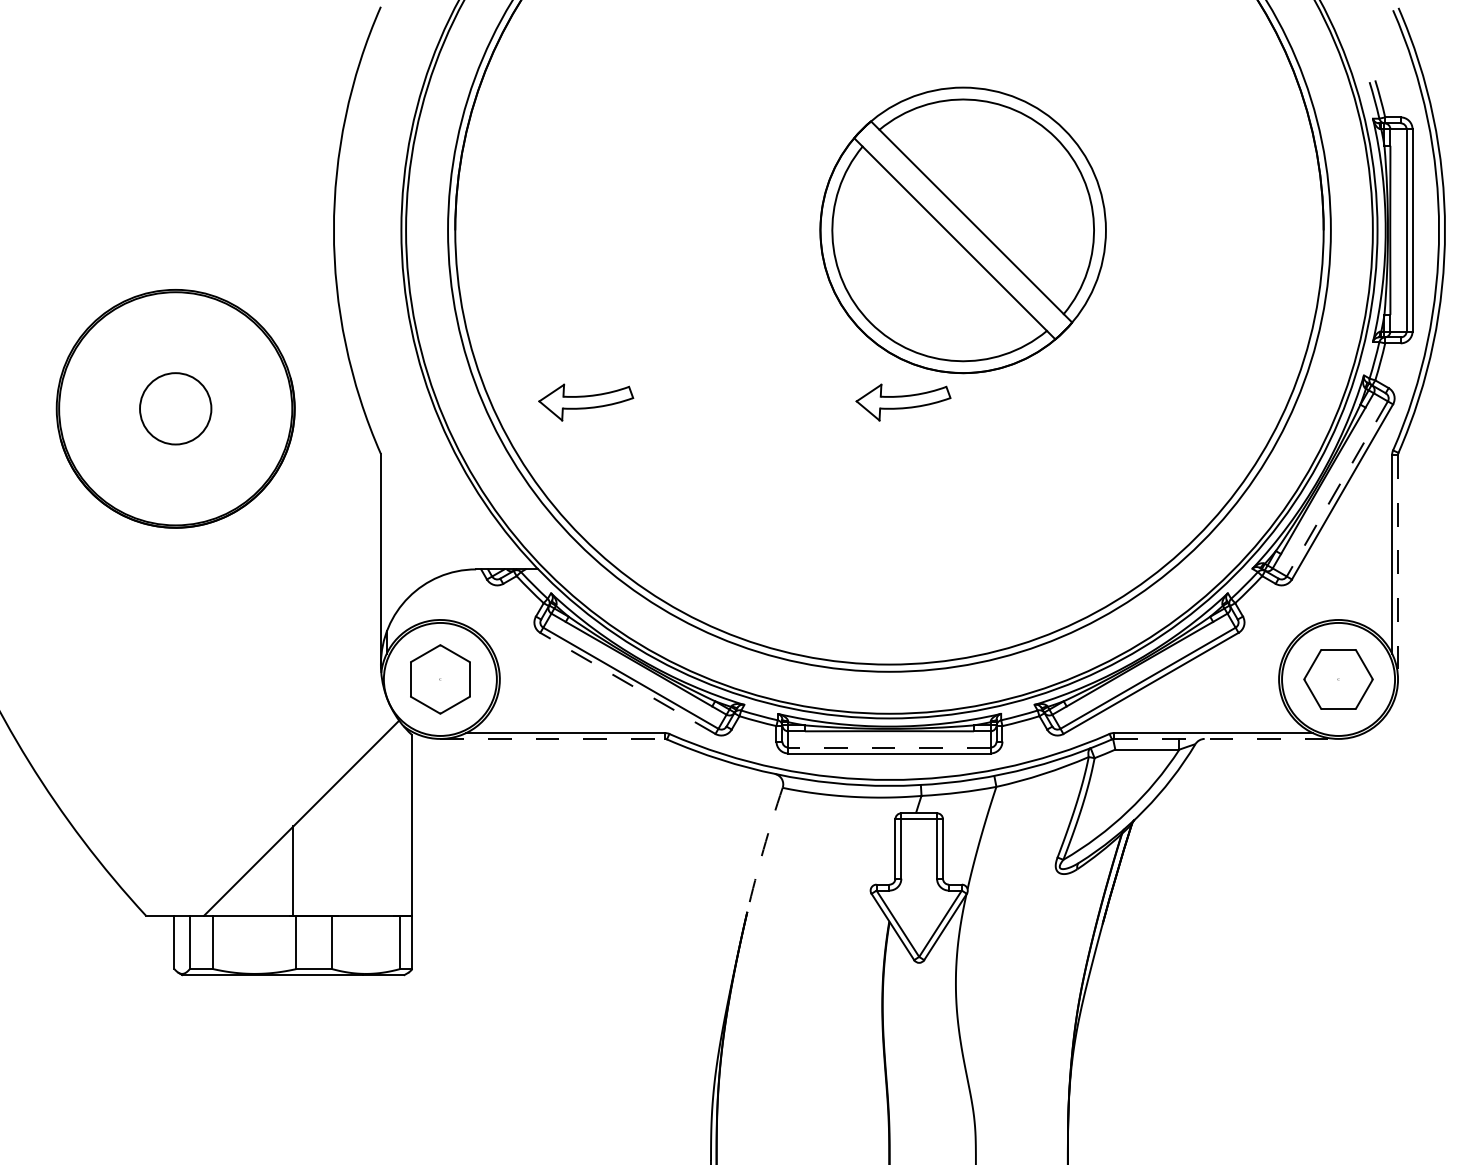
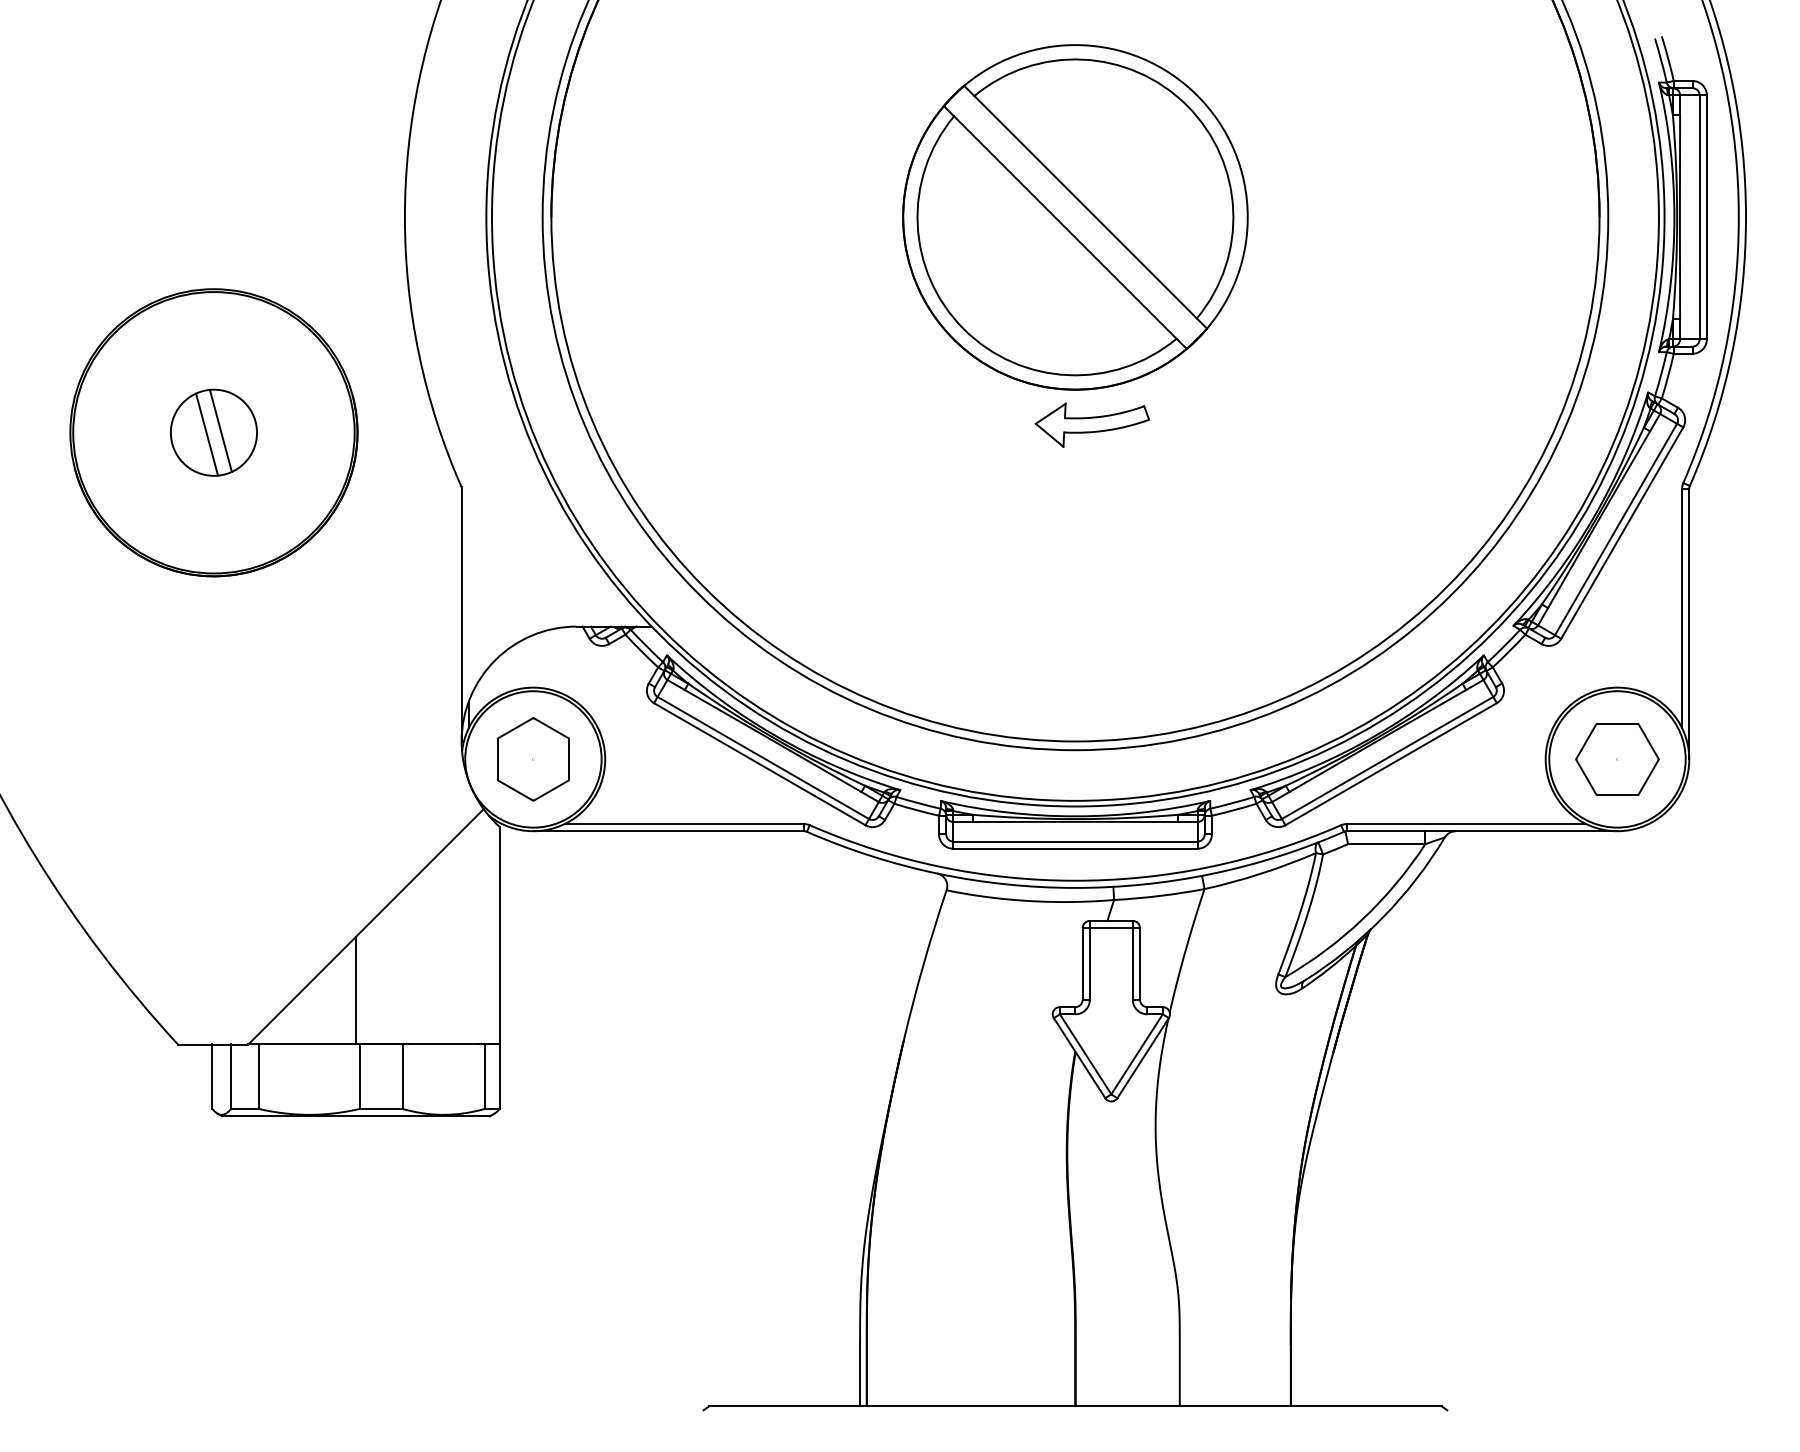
part: (963, 230) -> (1075, 217), moved
part: (586, 401) -> (709, 424), removed
line: (181, 406) -> (220, 430), added
line: (170, 410) -> (207, 434), added
line: (1336, 488) -> (1615, 529), dashed -> solid
line: (1398, 567) -> (1689, 624), dashed -> solid
line: (627, 682) -> (759, 763), dashed -> solid
line: (553, 739) -> (669, 831), dashed -> solid
line: (1226, 739) -> (1482, 831), dashed -> solid
line: (888, 747) -> (1074, 841), dashed -> solid
arc: (763, 849) -> (923, 964), dashed -> solid

